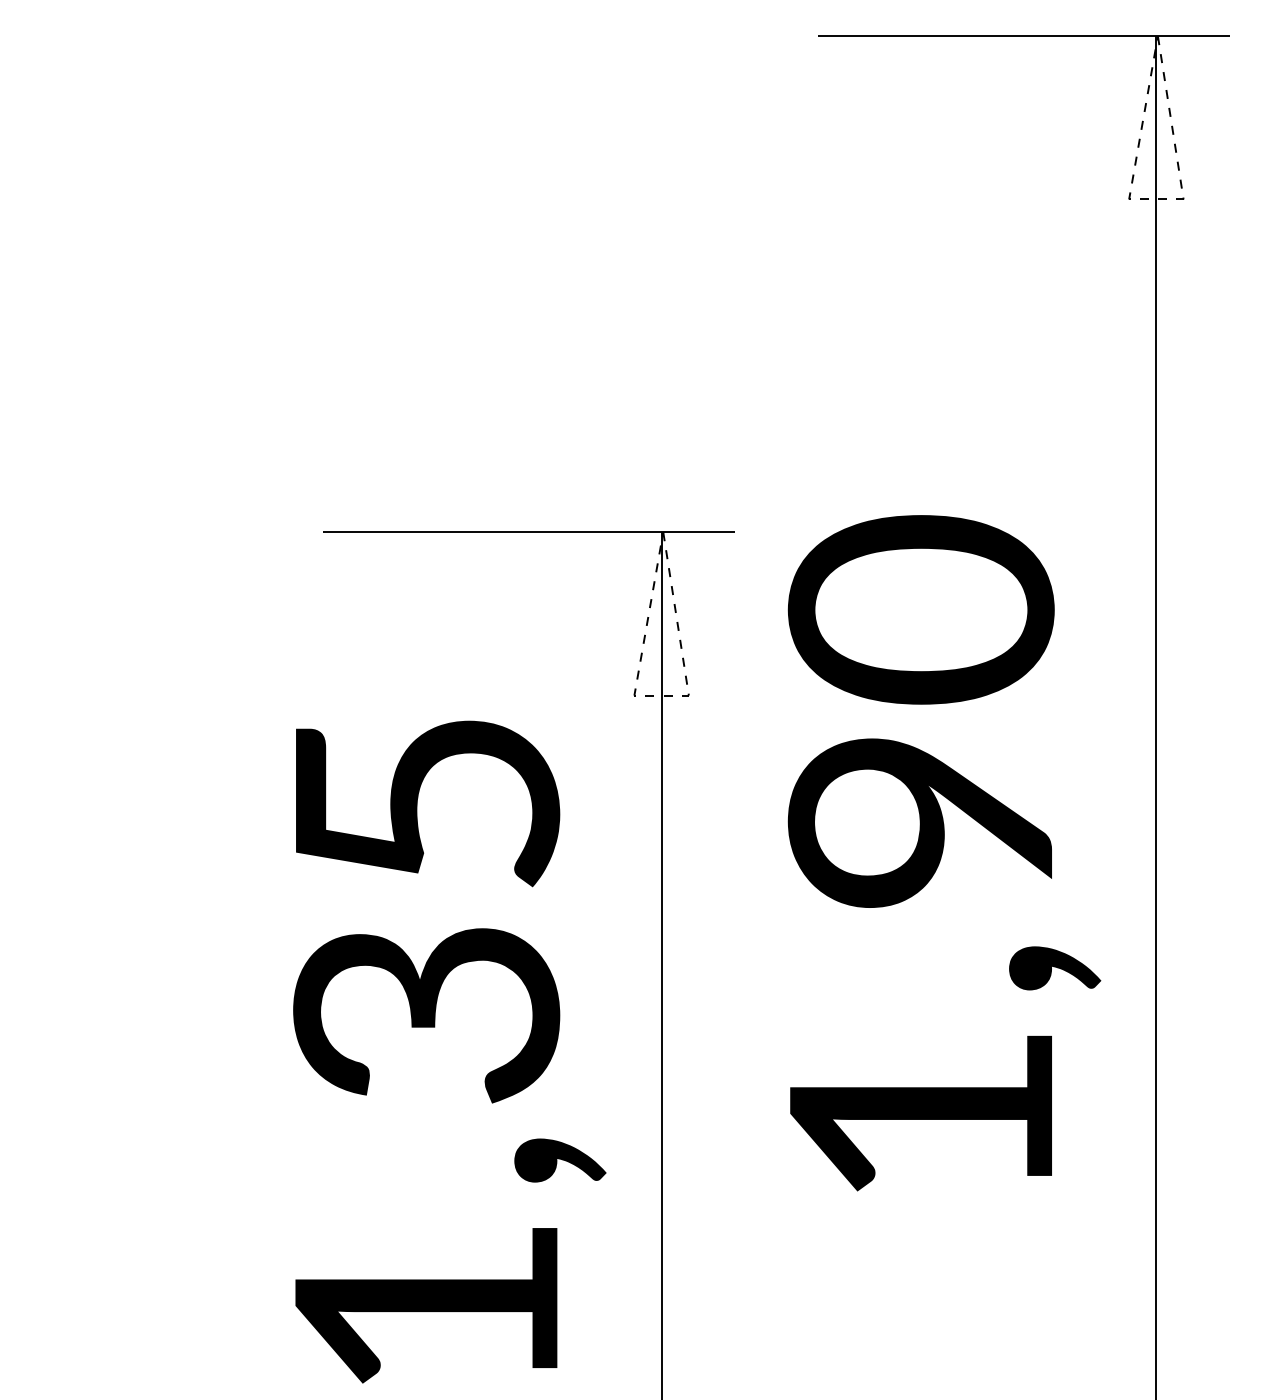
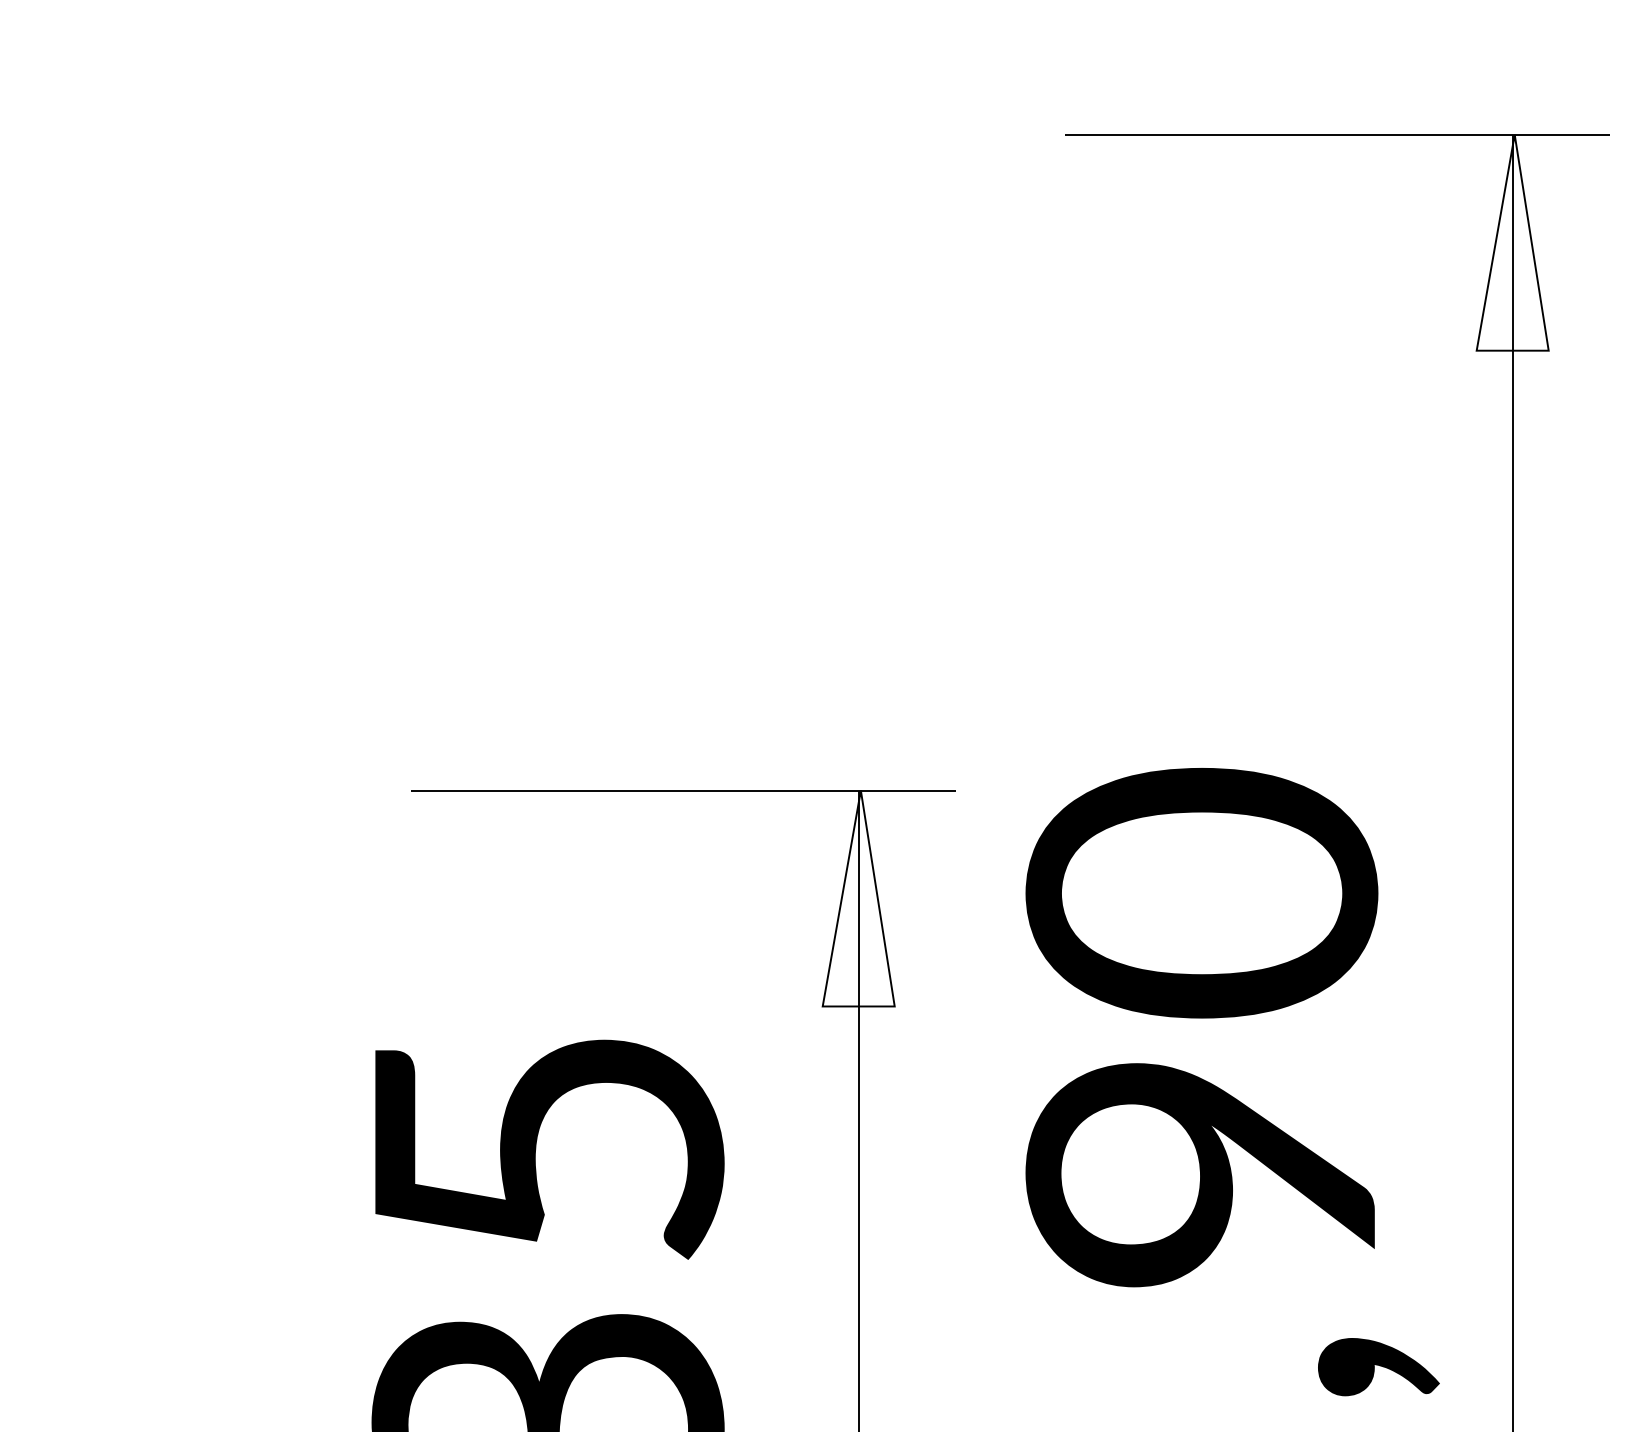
line: (1155, 199) -> (1511, 350), dashed -> solid
line: (661, 695) -> (858, 1006), dashed -> solid

